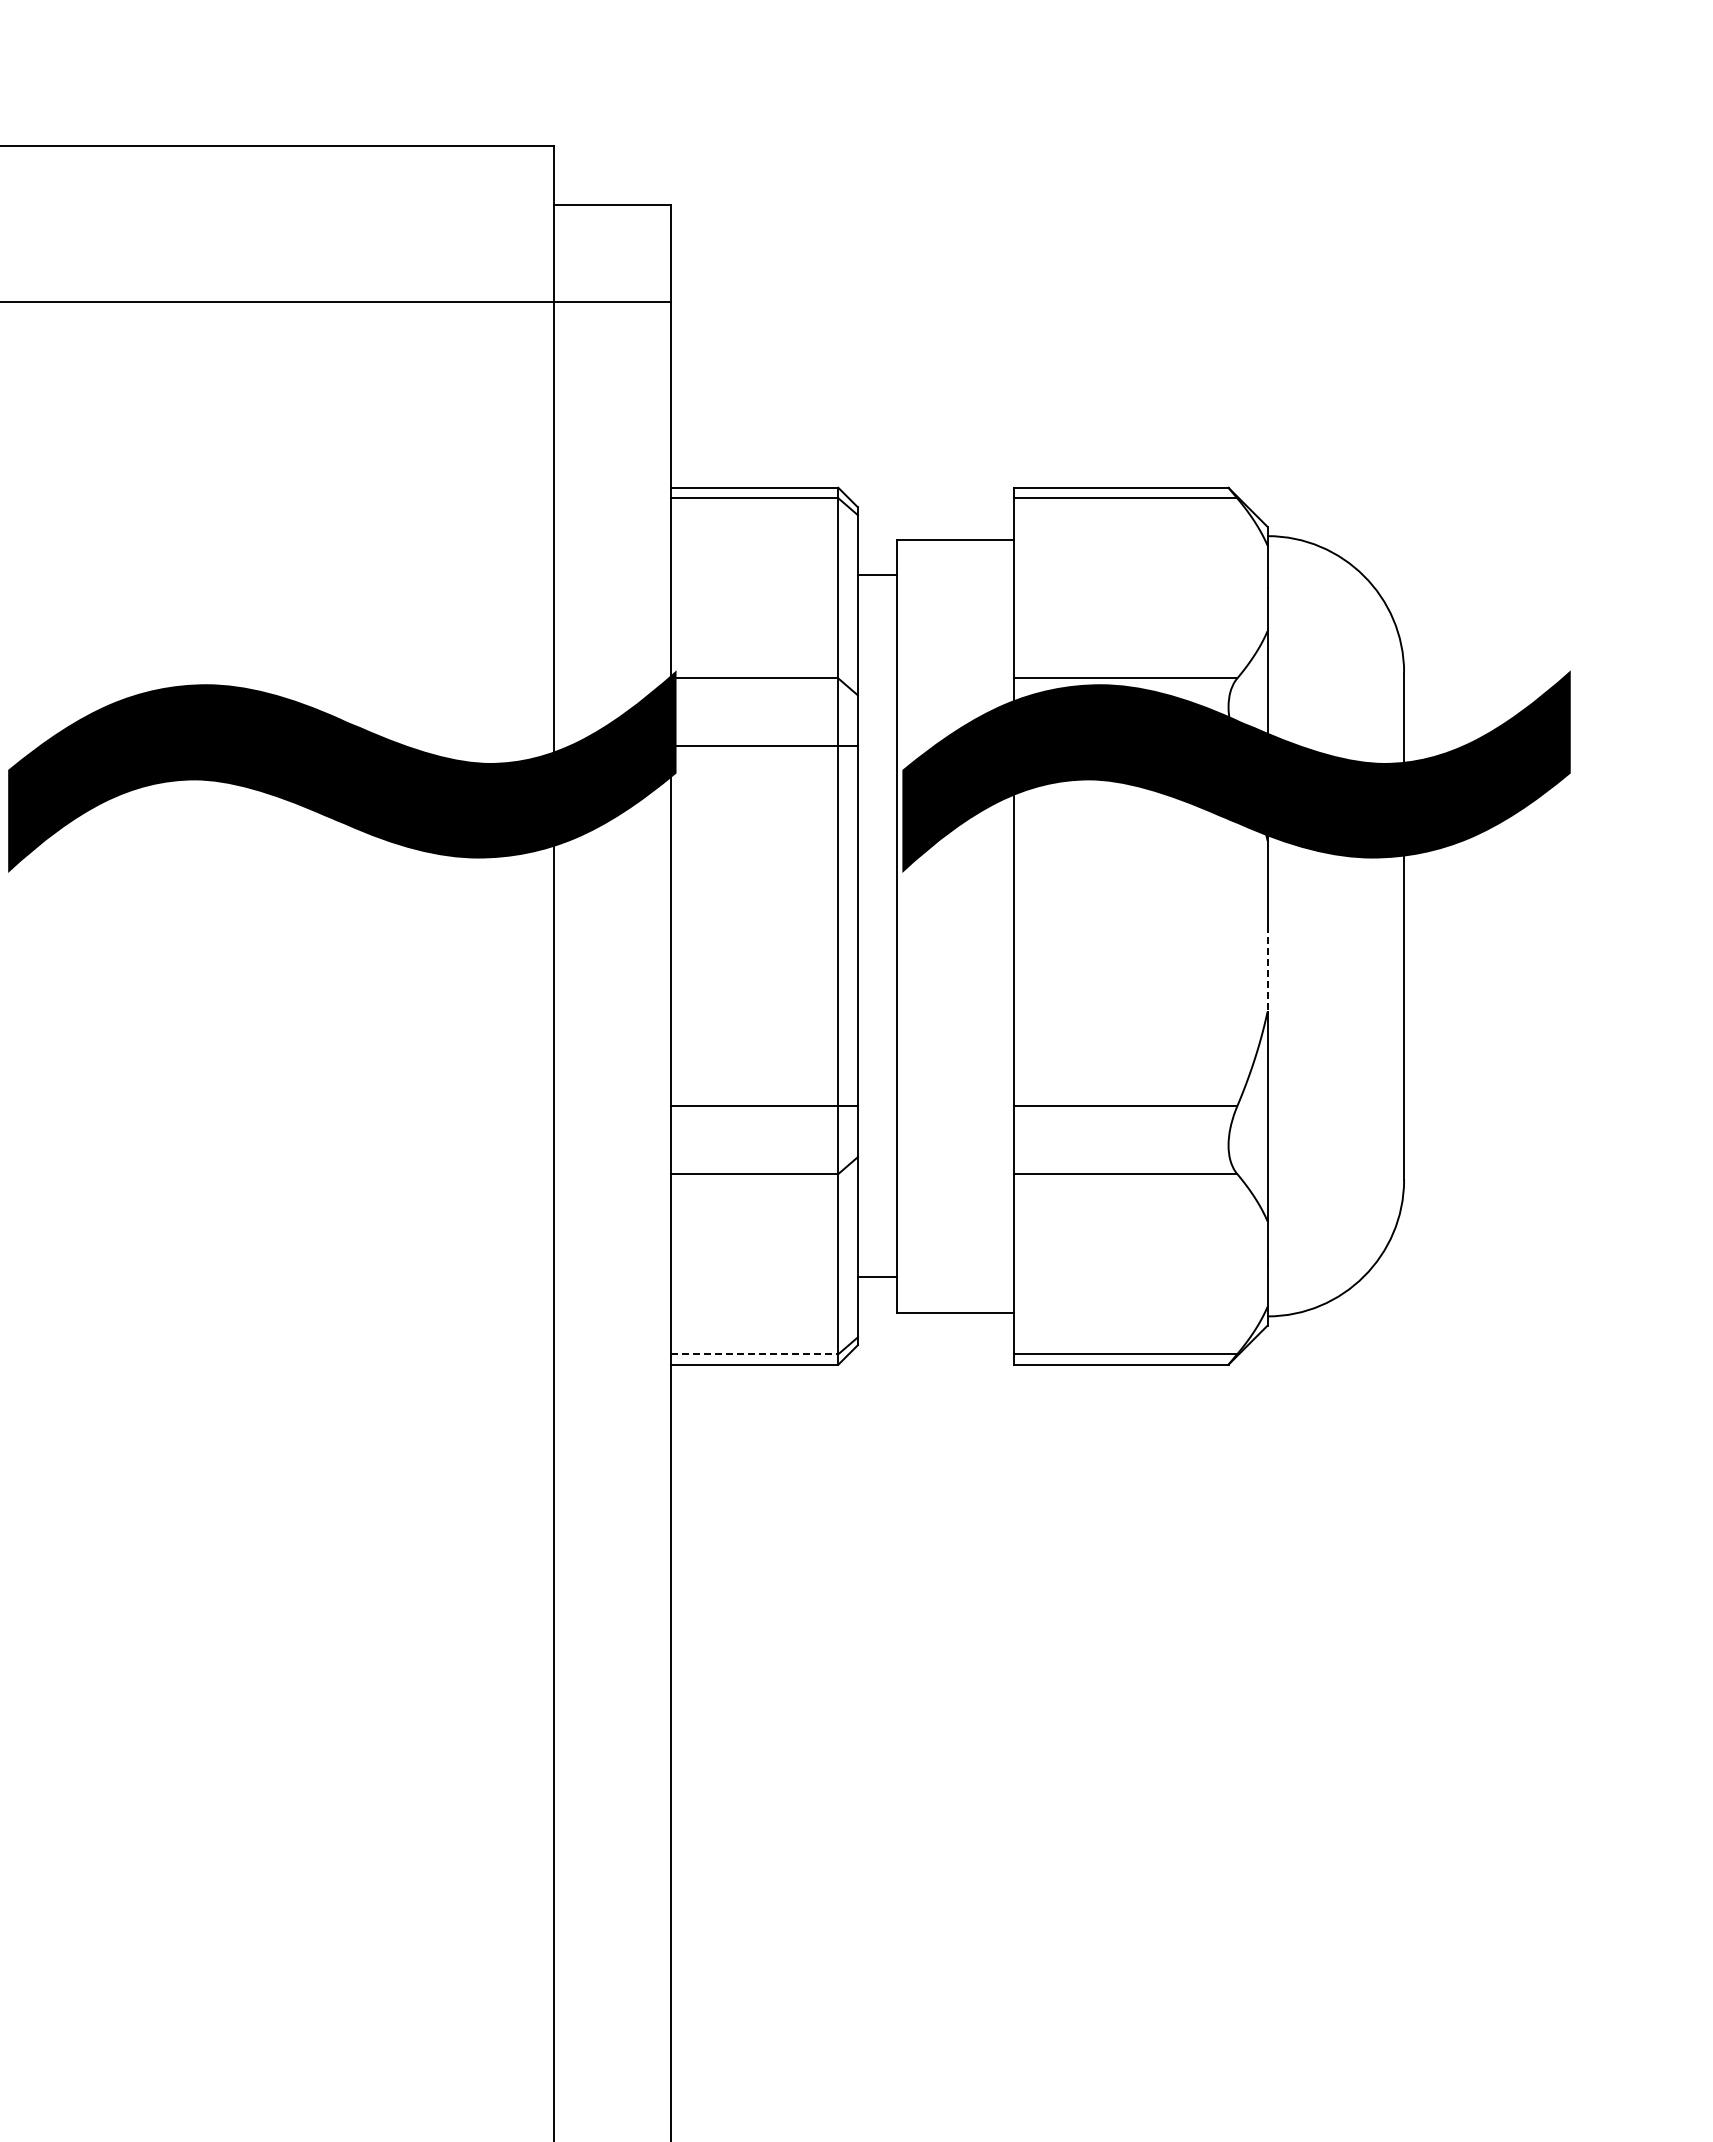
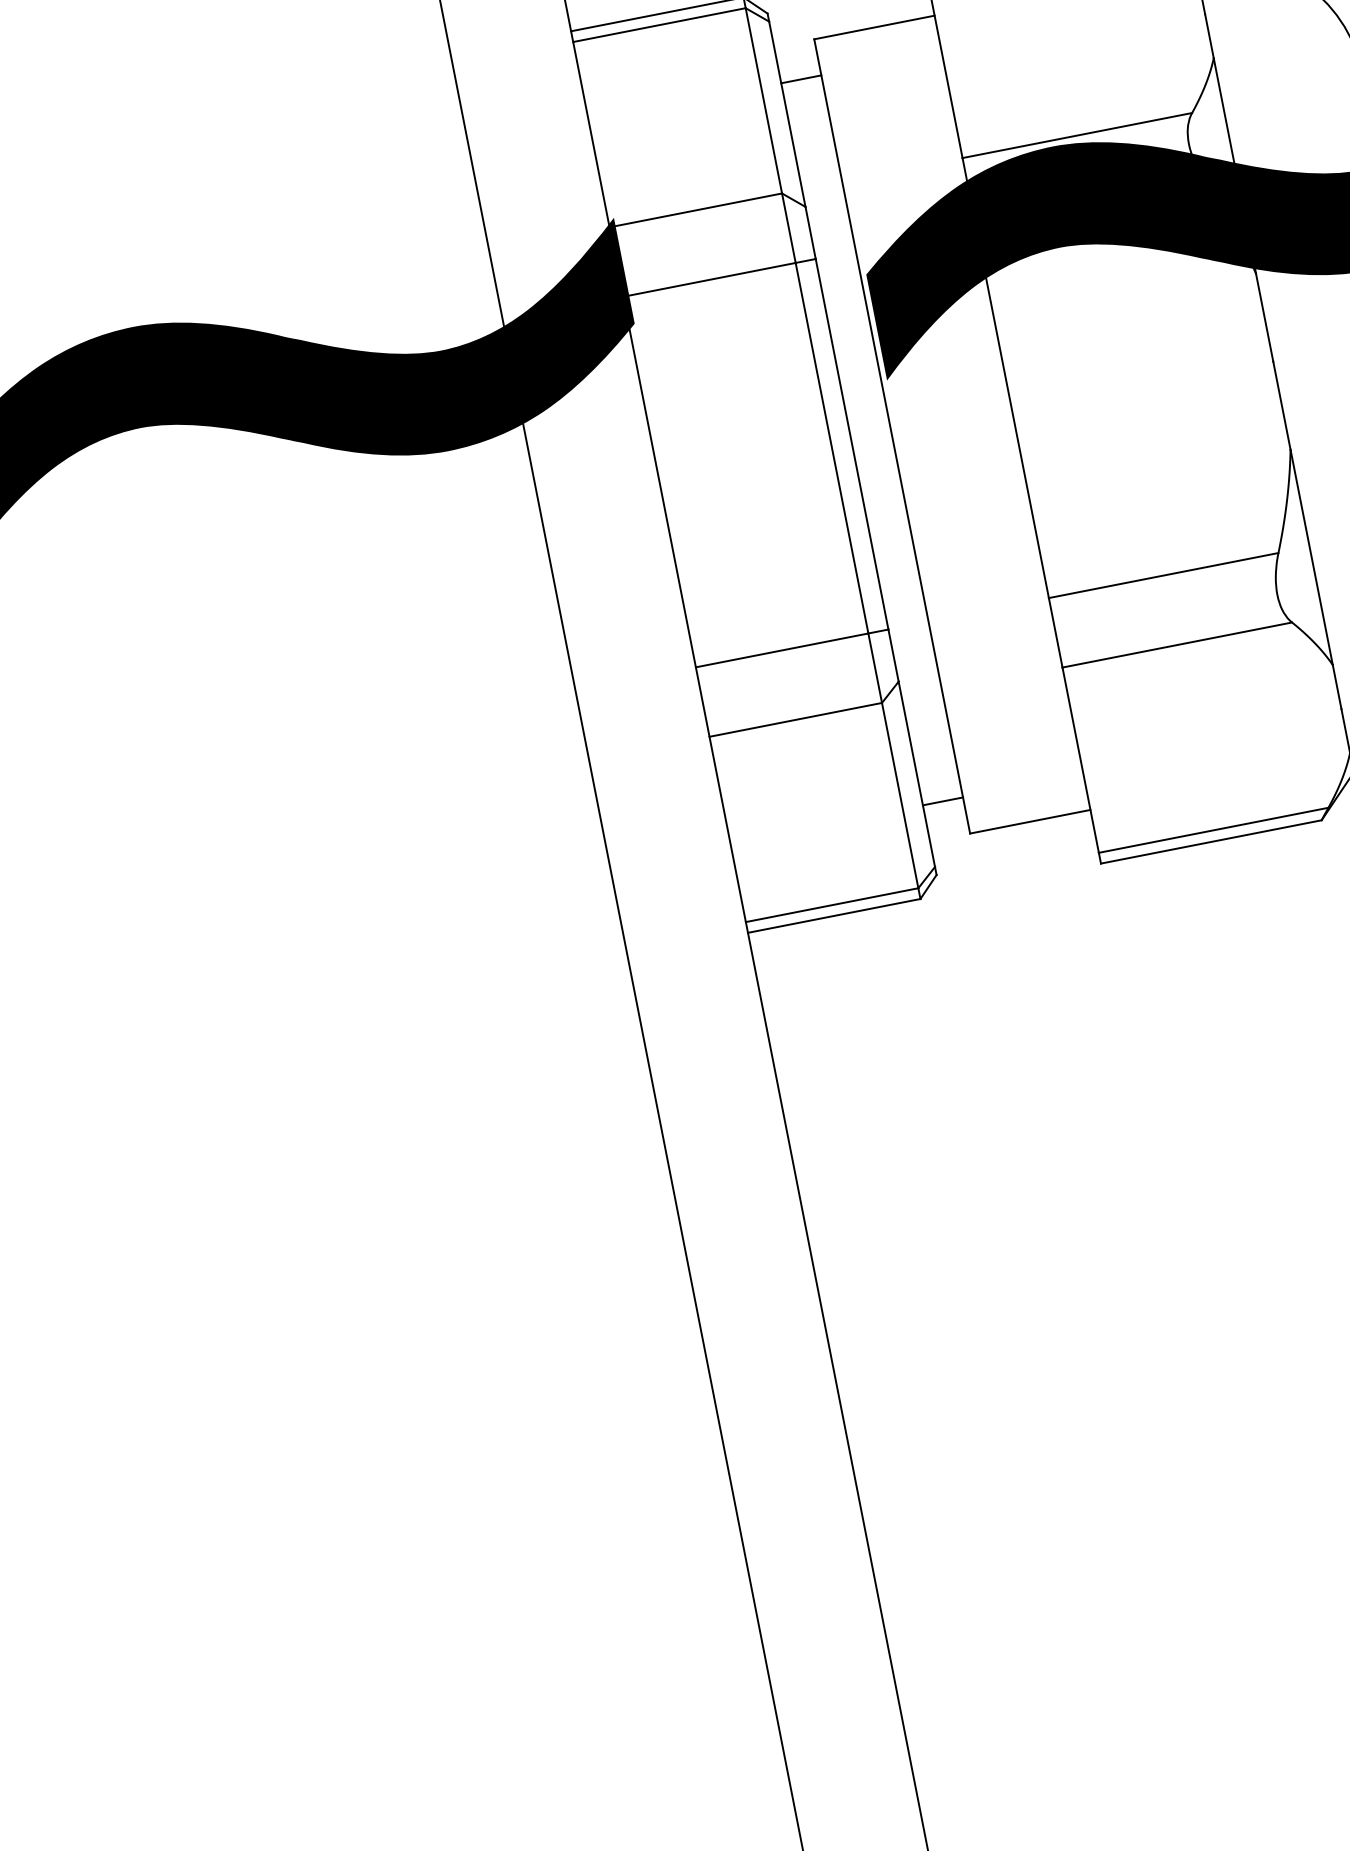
line: (1267, 969) -> (1281, 406), dashed -> solid
line: (754, 1354) -> (832, 905), dashed -> solid

